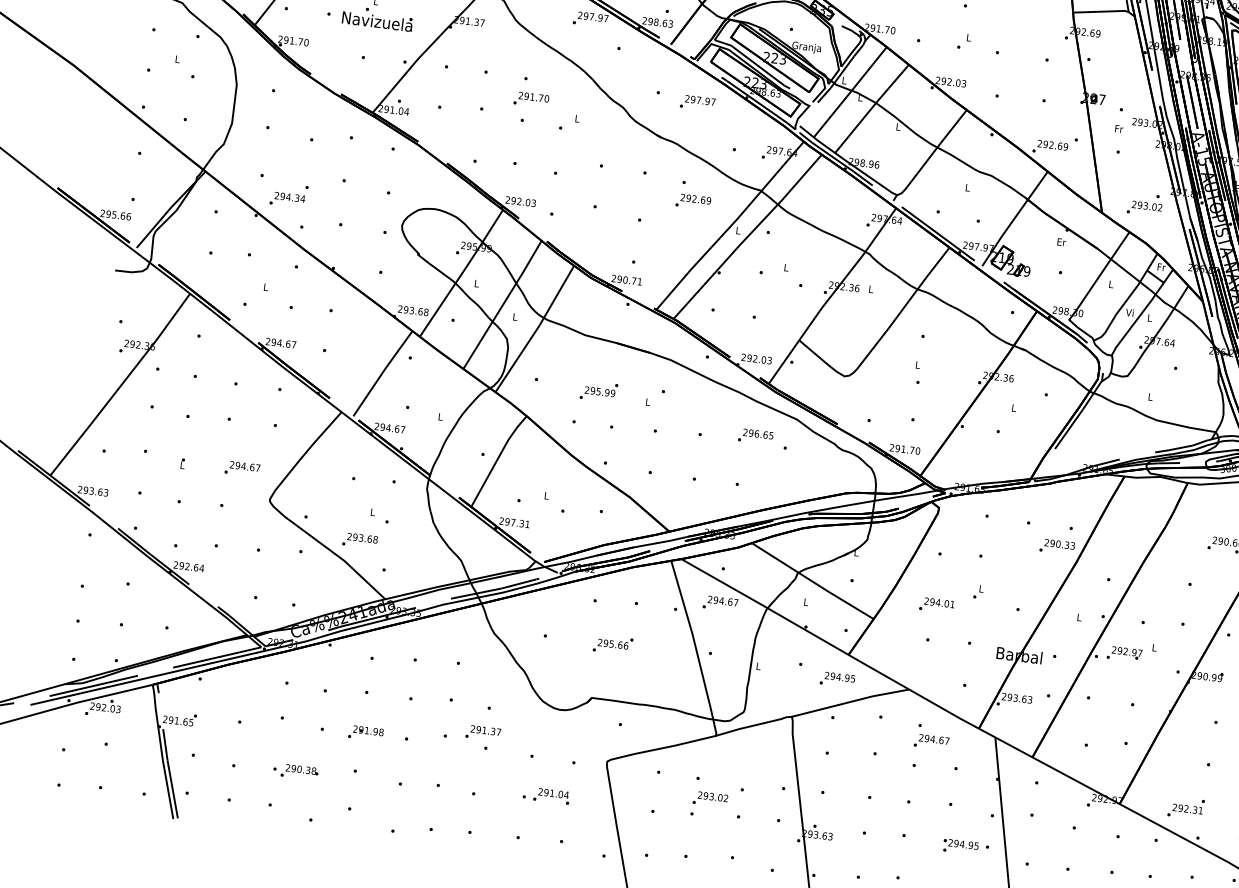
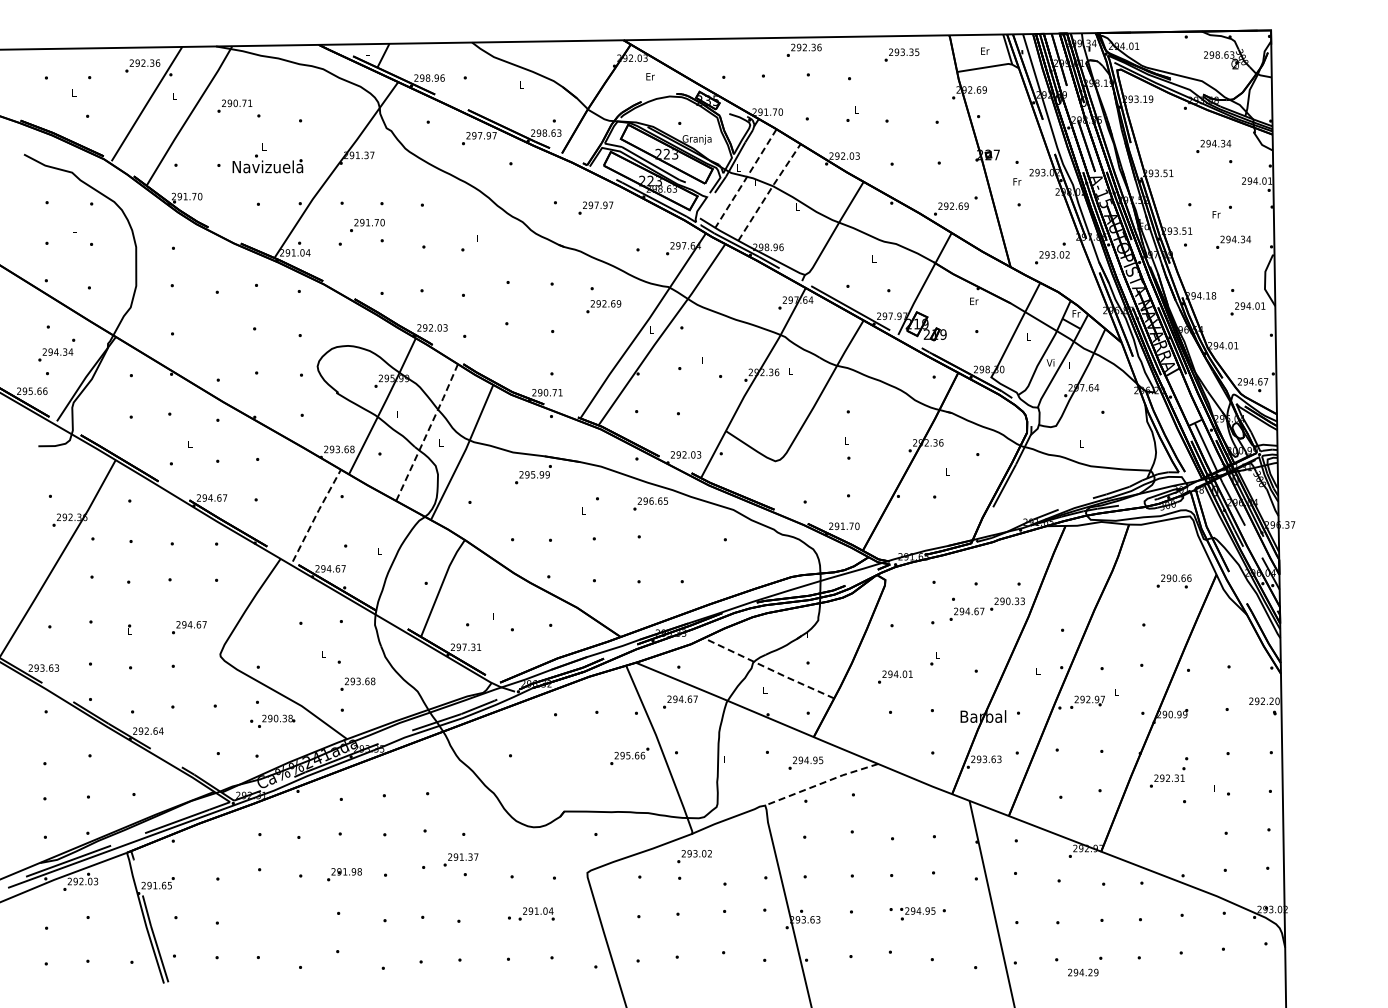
line: (849, 93) -> (745, 179), solid -> dashed
text: (531, 99) -> (367, 225), moved
line: (872, 107) -> (769, 191), solid -> dashed
text: (288, 194) -> (56, 349), moved
line: (502, 304) -> (427, 432), solid -> dashed
line: (382, 373) -> (316, 515), solid -> dashed
text: (598, 391) -> (533, 474), moved
text: (755, 436) -> (650, 503), moved
text: (359, 539) -> (357, 683), moved
line: (812, 581) -> (768, 668), solid -> dashed
text: (612, 645) -> (629, 756), moved
line: (849, 701) -> (820, 783), solid -> dashed
text: (931, 736) -> (966, 608), moved
text: (295, 770) -> (272, 720), moved
text: (710, 799) -> (694, 856), moved
text: (1185, 808) -> (1167, 777), moved
text: (965, 847) -> (922, 913), moved

